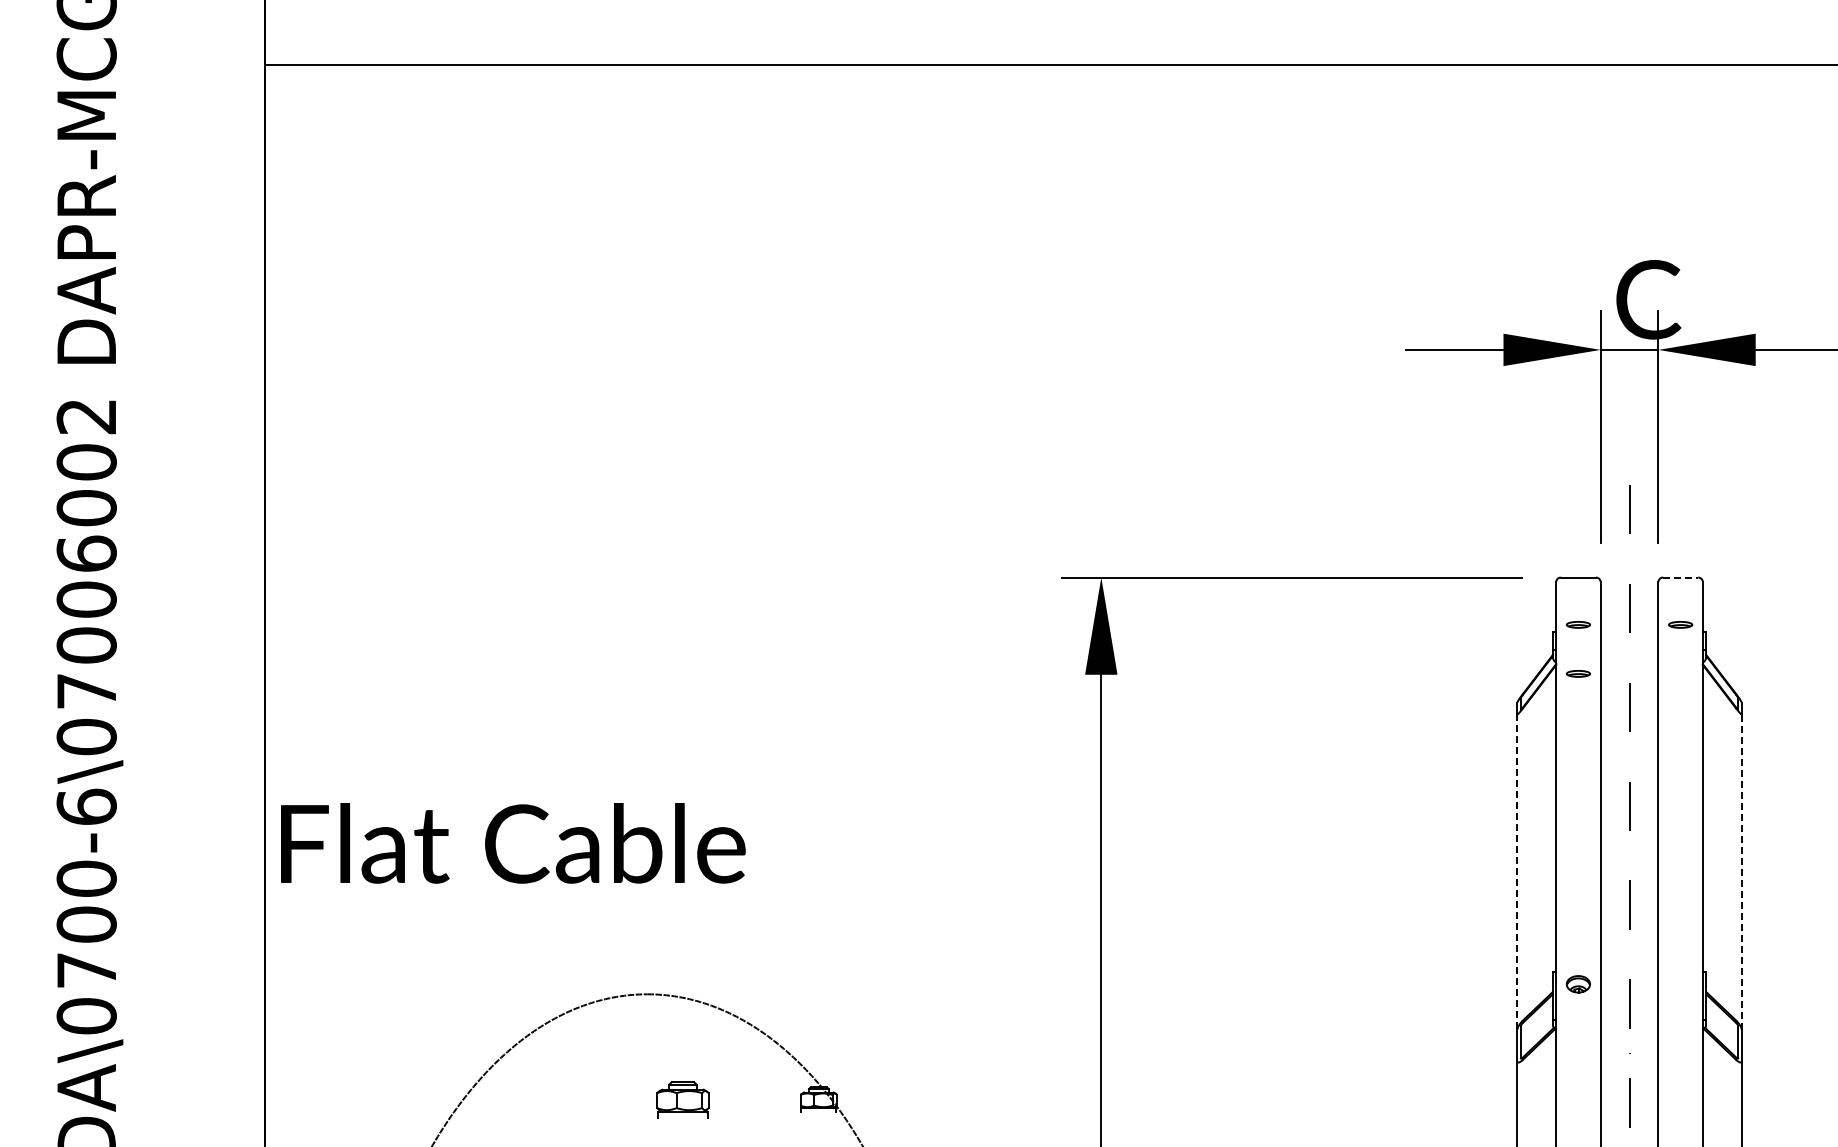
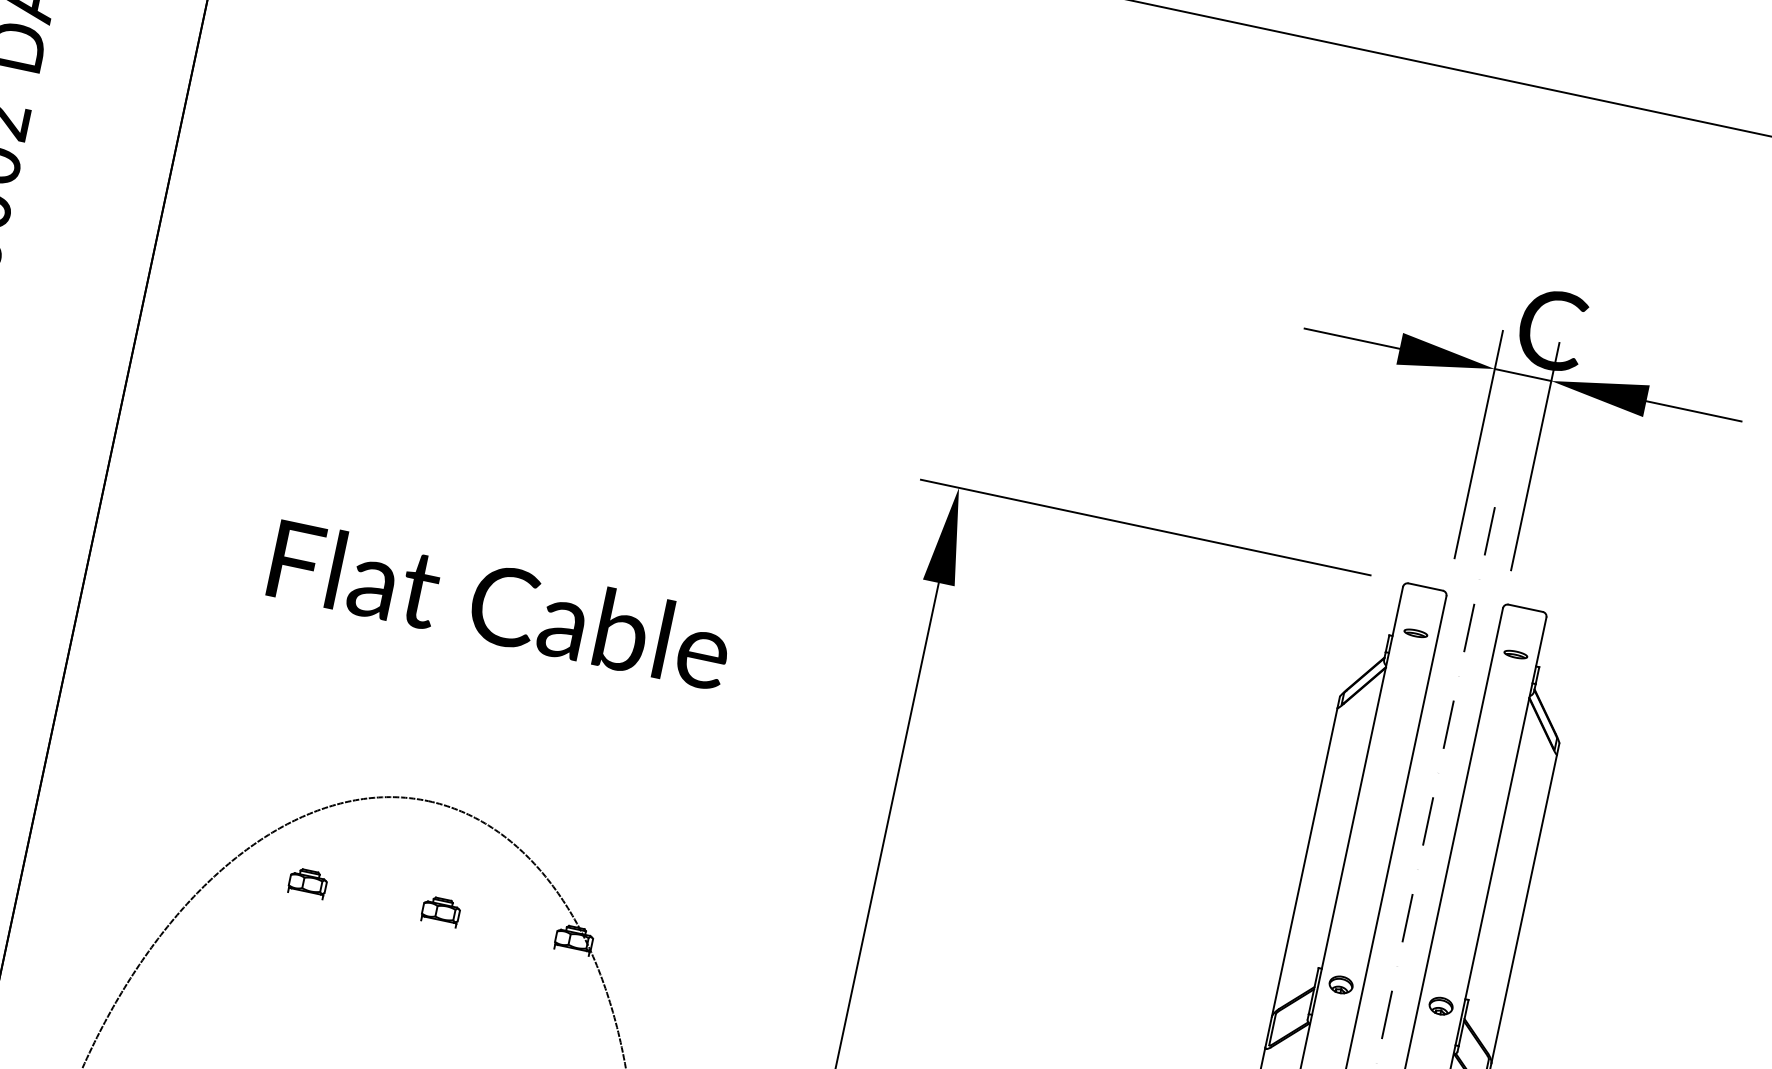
line: (1680, 577) -> (1525, 608), dashed -> solid
part: (1578, 673) -> (1405, 680), removed
text: (513, 843) -> (500, 605), moved
line: (1517, 872) -> (1304, 862), dashed -> solid
line: (1741, 872) -> (1523, 909), dashed -> solid
part: (1680, 984) -> (1440, 1006), added
part: (546, 1099) -> (307, 883), added
part: (682, 1099) -> (440, 911), size x0.71

